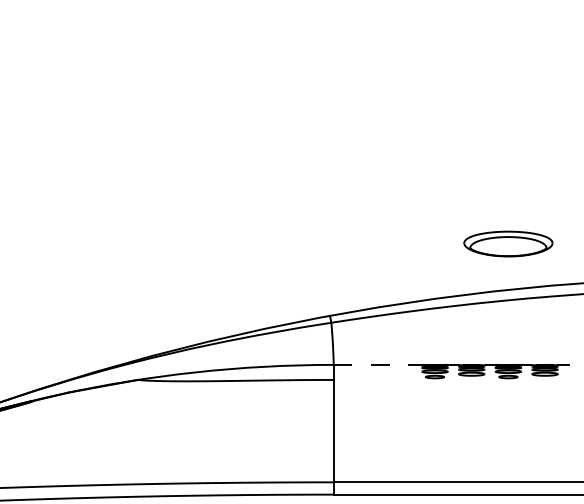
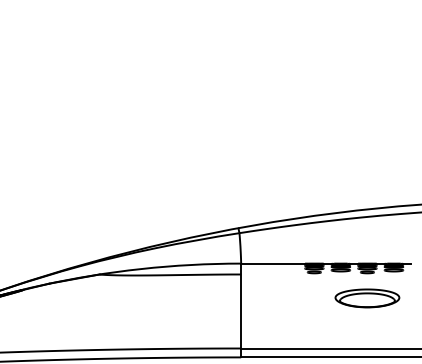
part: (508, 243) -> (367, 298), moved
line: (378, 364) -> (273, 263), dashed -> solid

